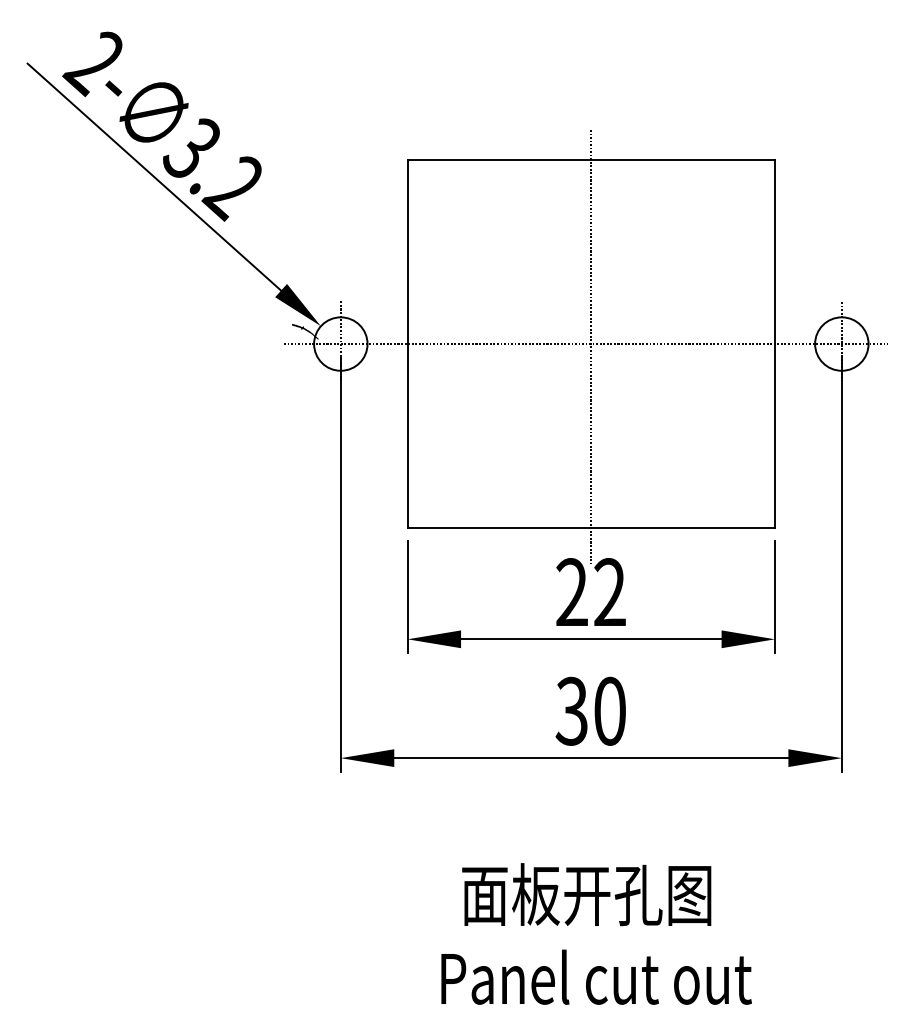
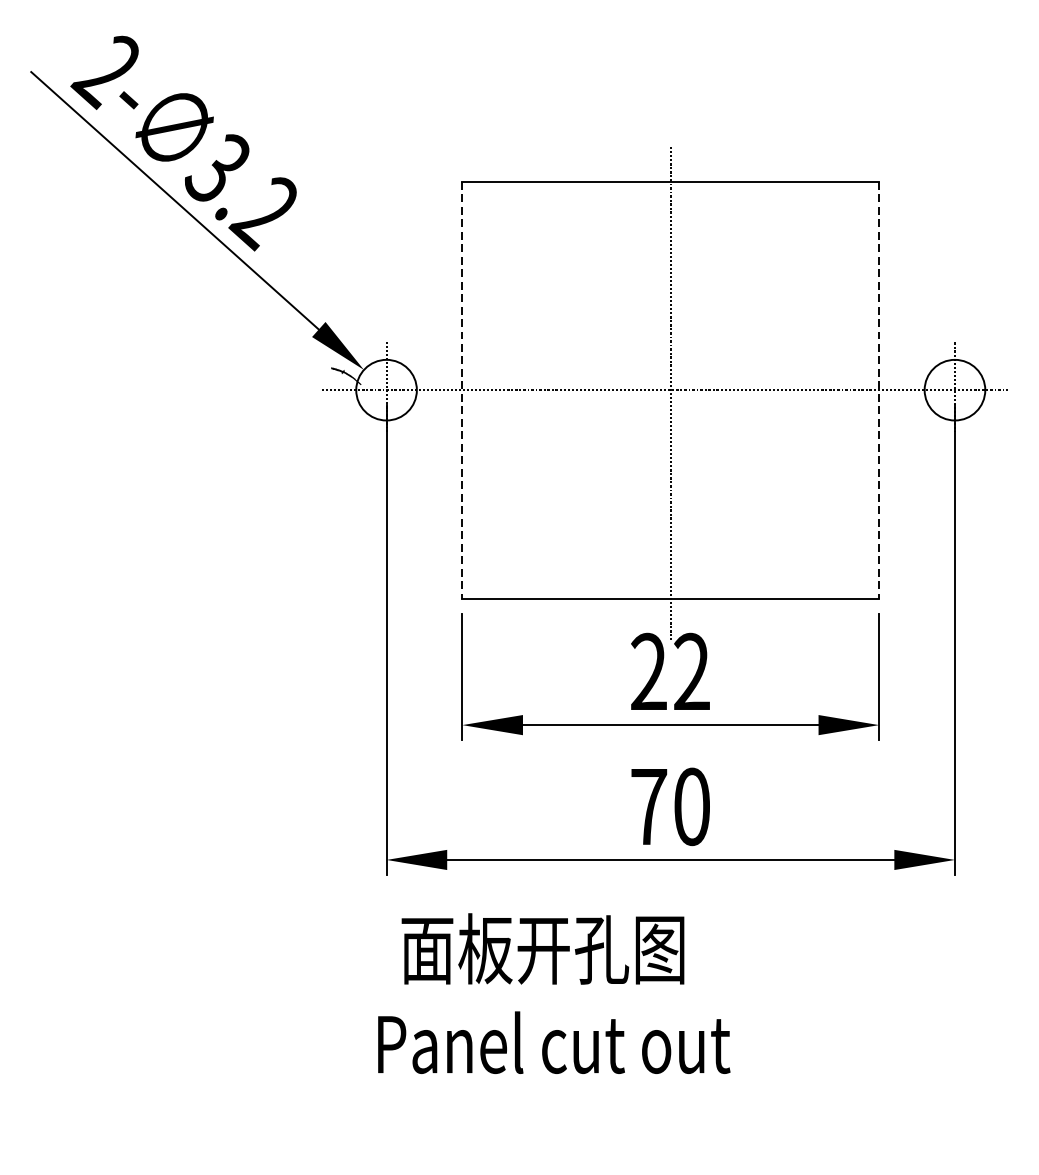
line: (407, 344) -> (462, 390), solid -> dashed
line: (775, 344) -> (879, 390), solid -> dashed
text: (571, 710) -> (648, 805), 30 -> 70
text: (596, 933) -> (554, 993), moved

